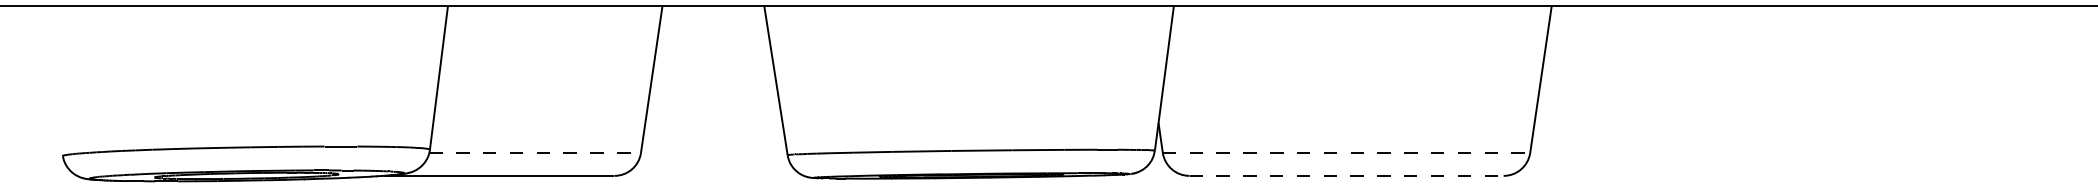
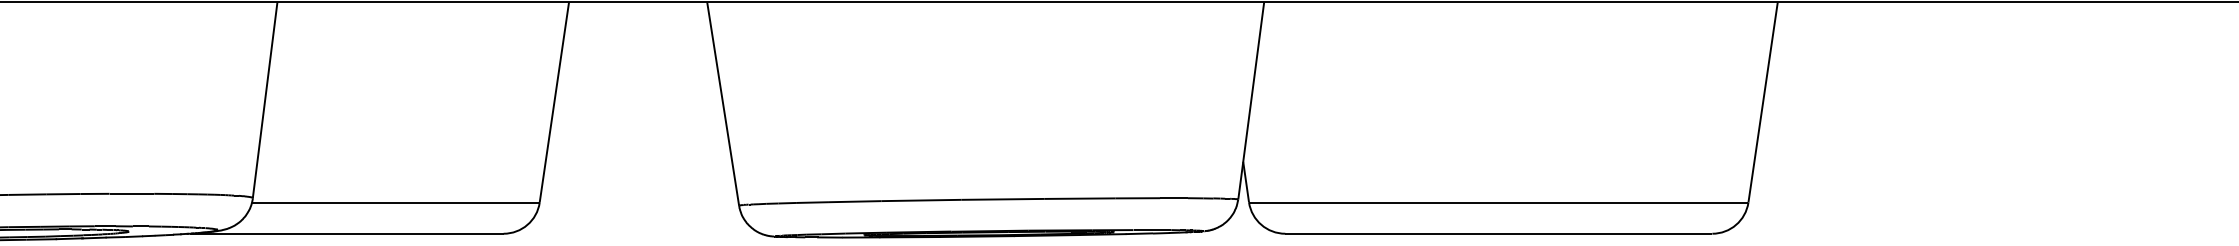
line: (535, 152) -> (396, 201), dashed -> solid
line: (1346, 152) -> (1498, 201), dashed -> solid
line: (1347, 175) -> (1500, 233), dashed -> solid

